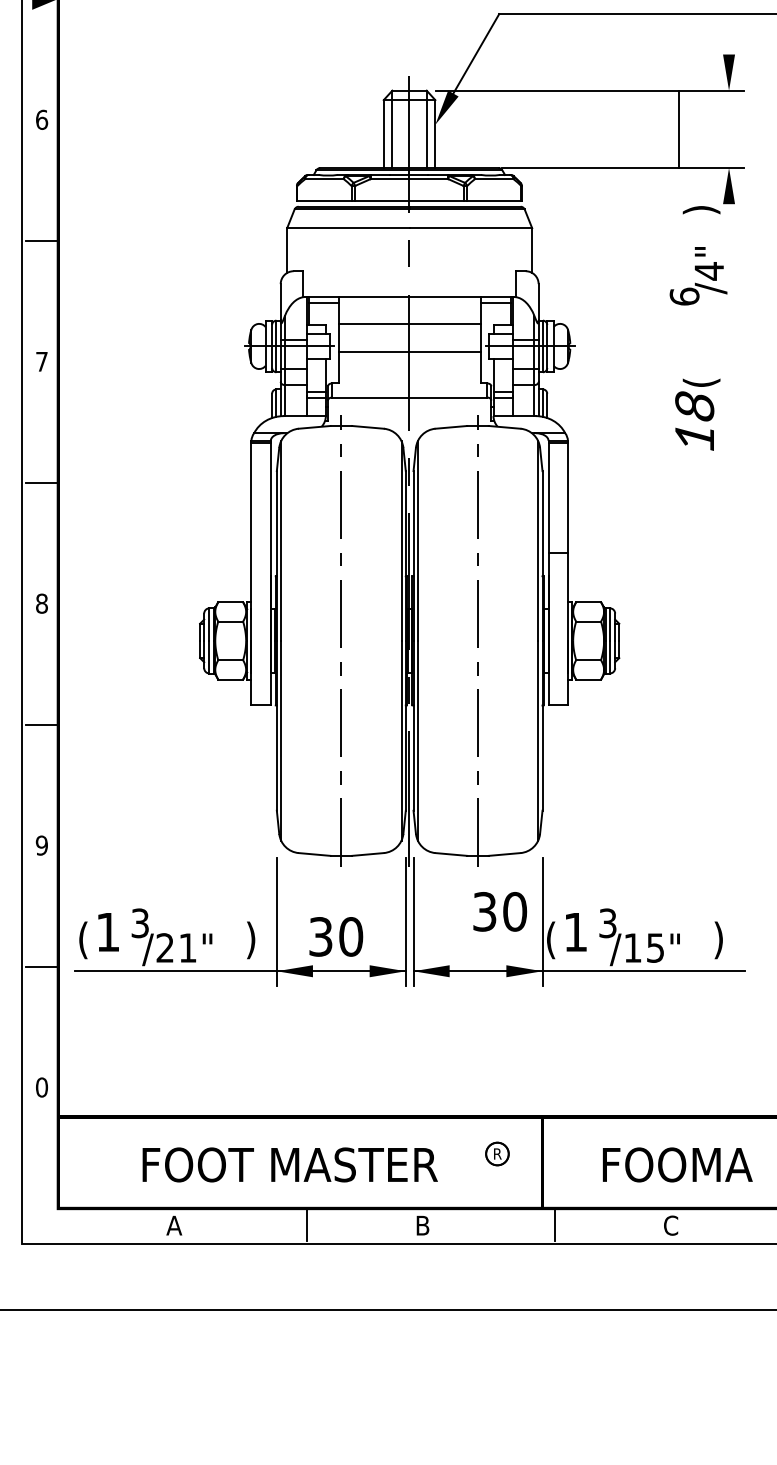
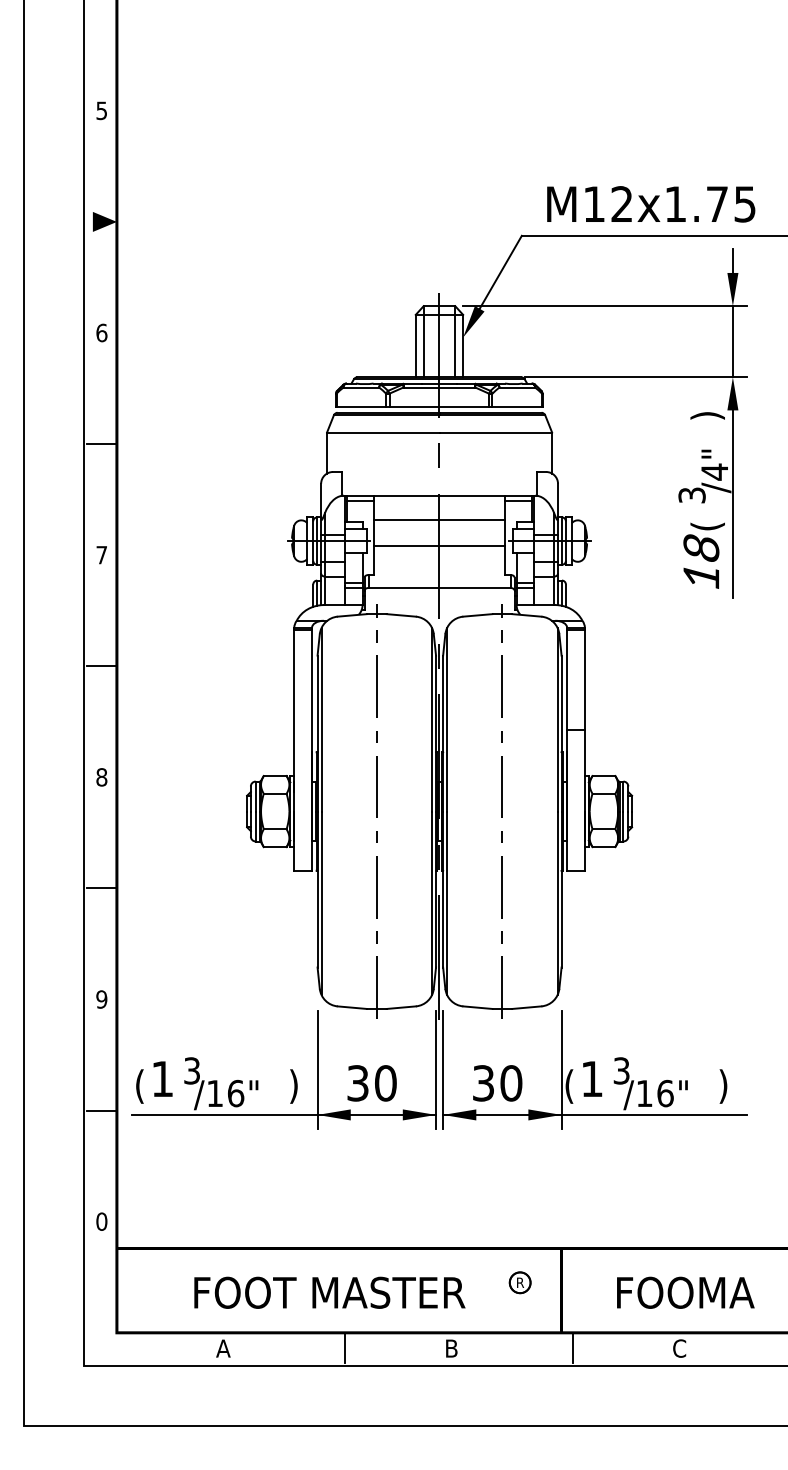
line: (728, 40) -> (732, 260), added
line: (678, 129) -> (732, 341), moved
text: (683, 296) -> (691, 495), 6 -> 3
line: (728, 306) -> (732, 504), added
text: (697, 414) -> (703, 555), moved
text: (499, 911) -> (497, 1083), moved
text: (176, 947) -> (225, 1093), /21" -> /16"
text: (655, 947) -> (665, 1093), /15" -> /16"

